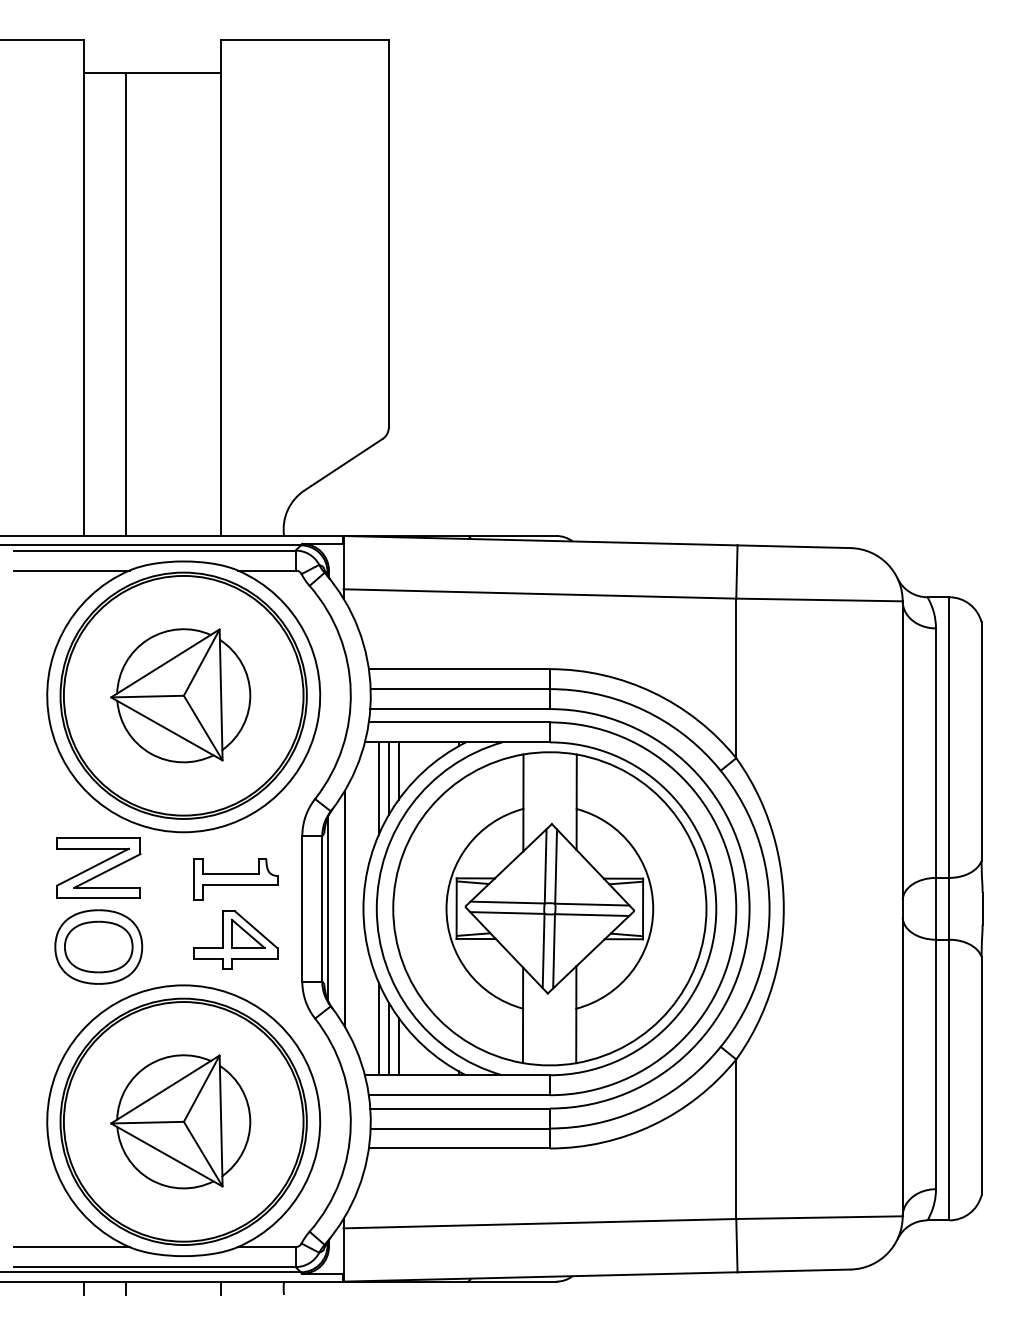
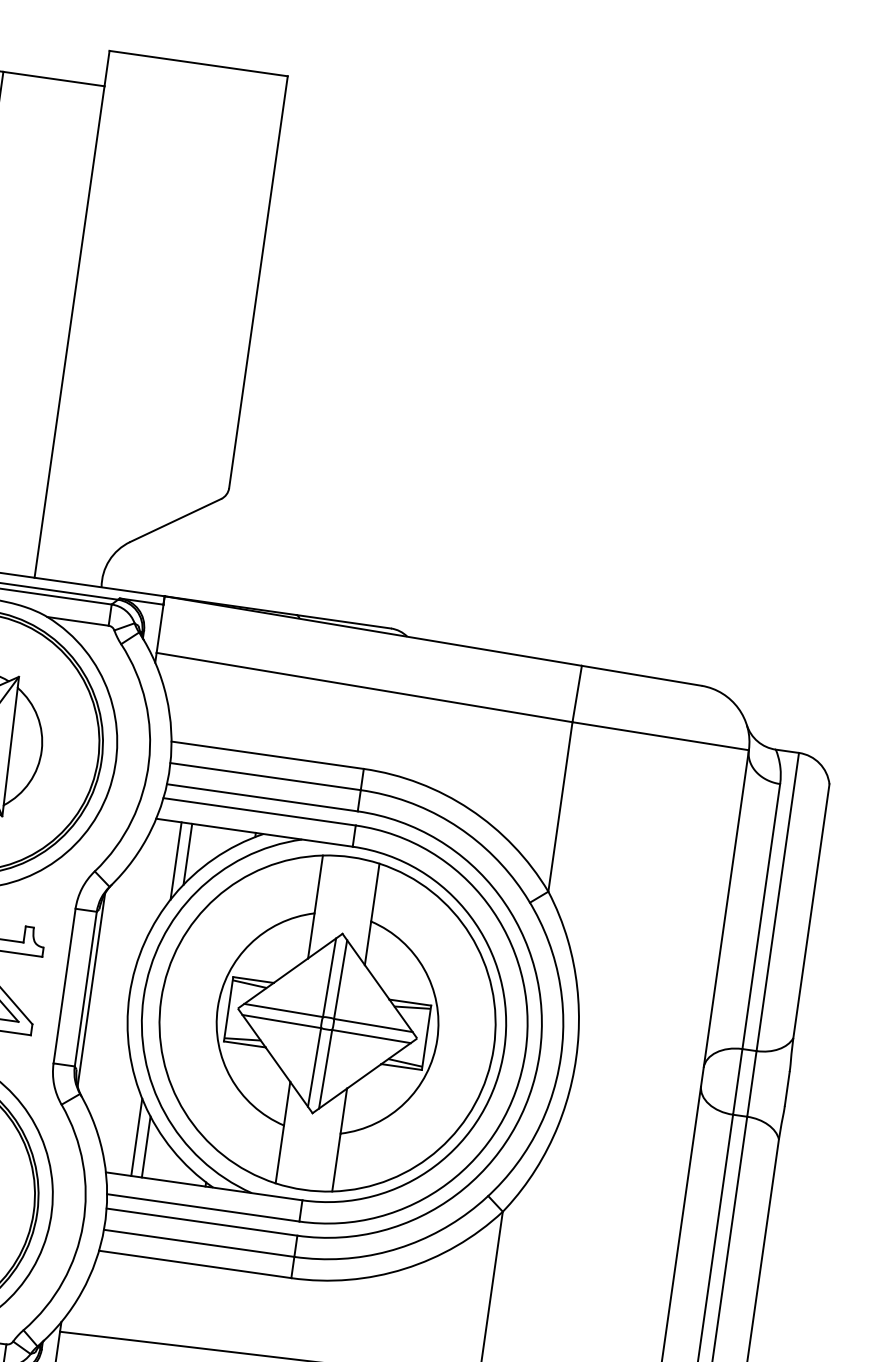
line: (378, 788) -> (163, 869), removed
line: (344, 908) -> (109, 992), removed
line: (378, 1028) -> (127, 1124), removed

